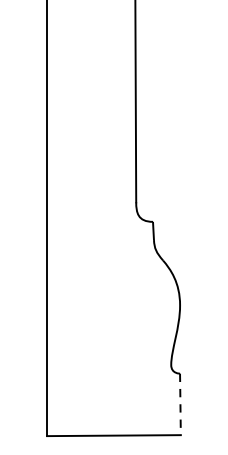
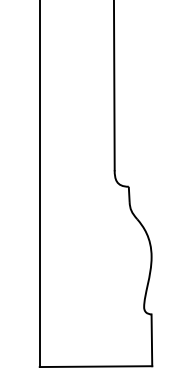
line: (179, 404) -> (151, 340), dashed -> solid

